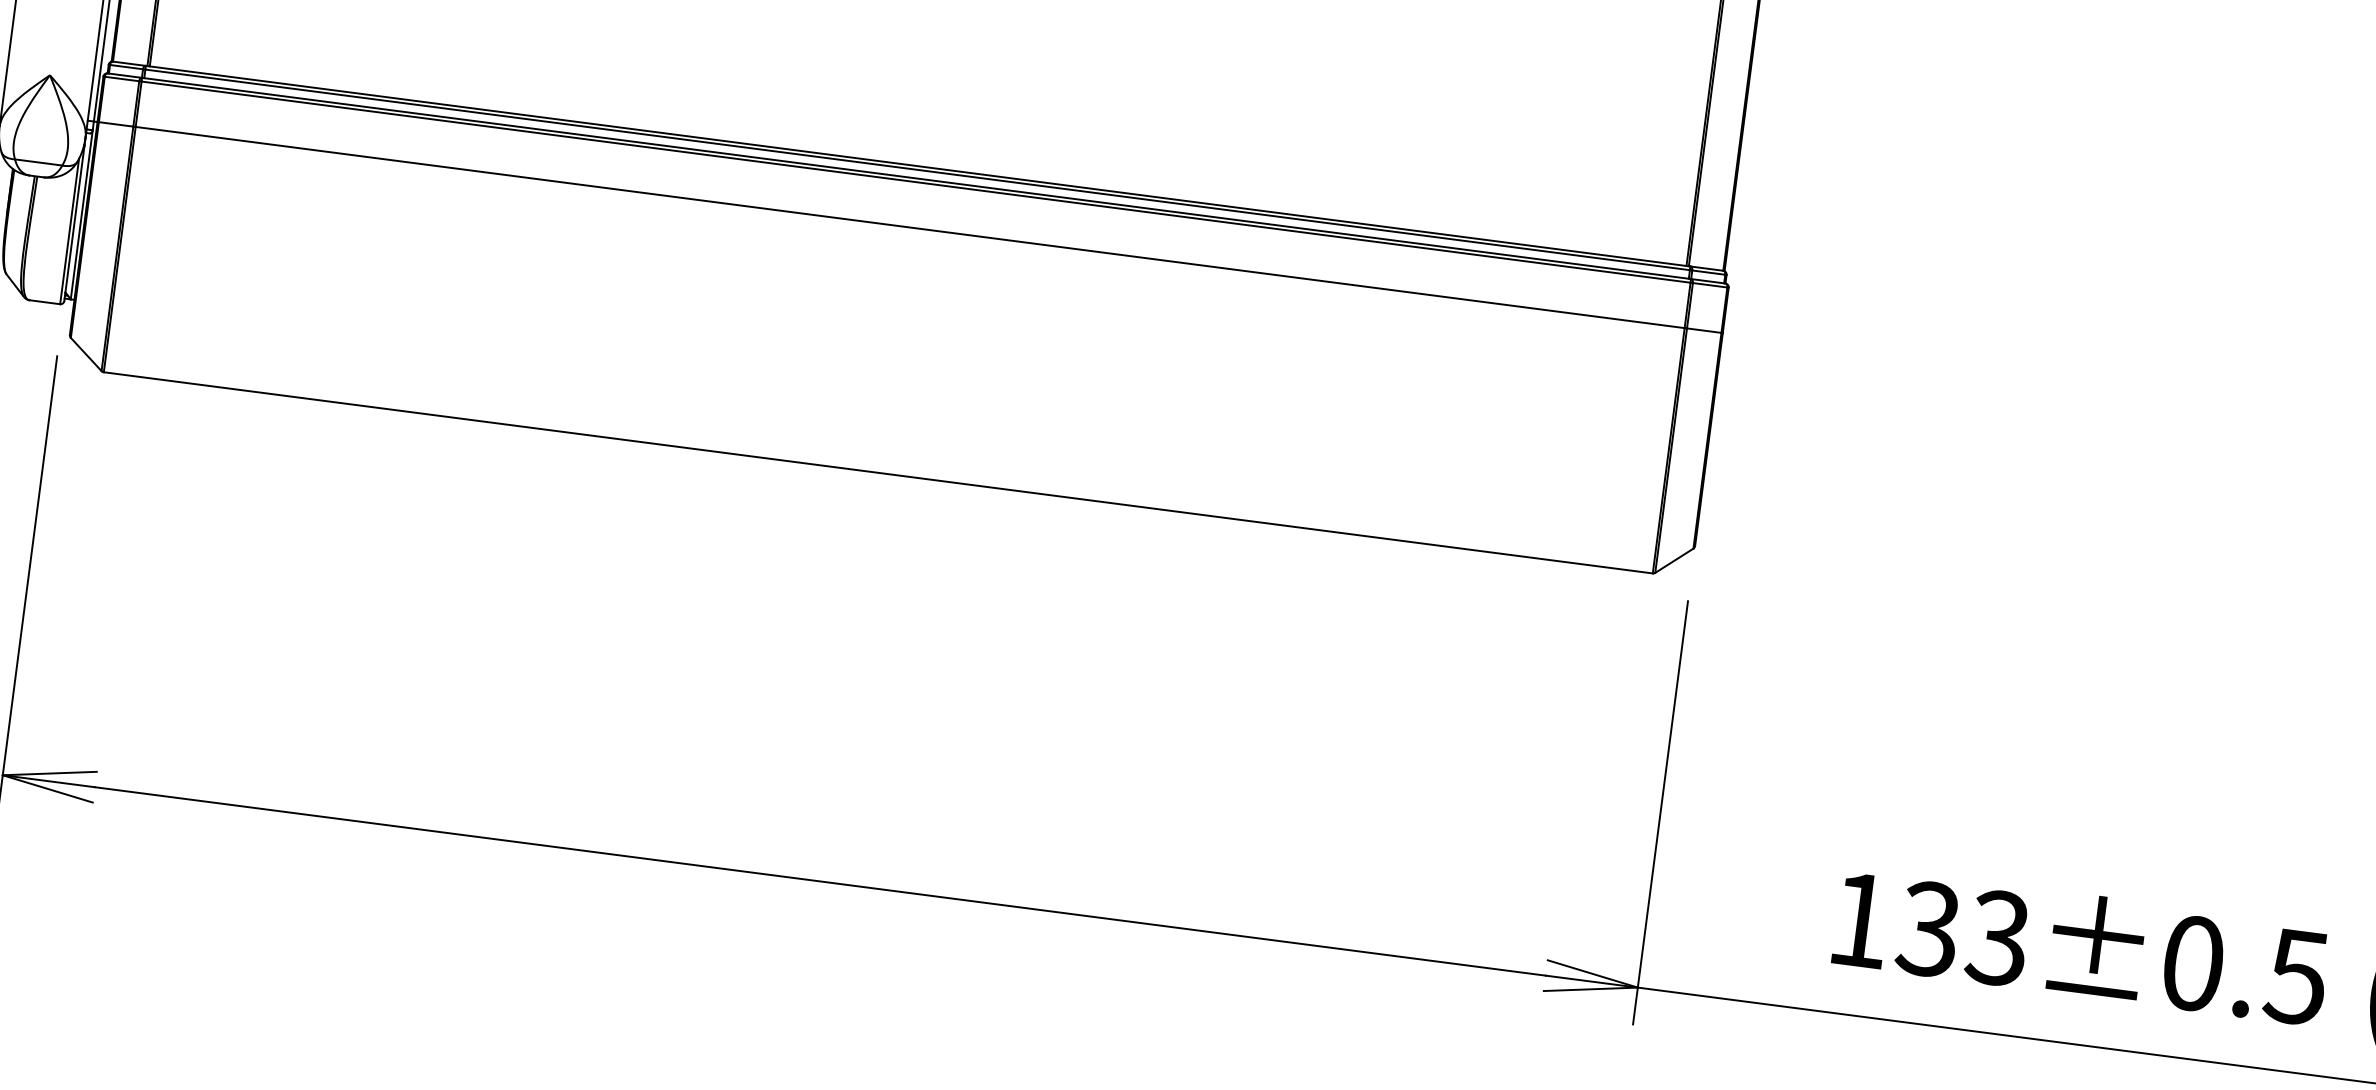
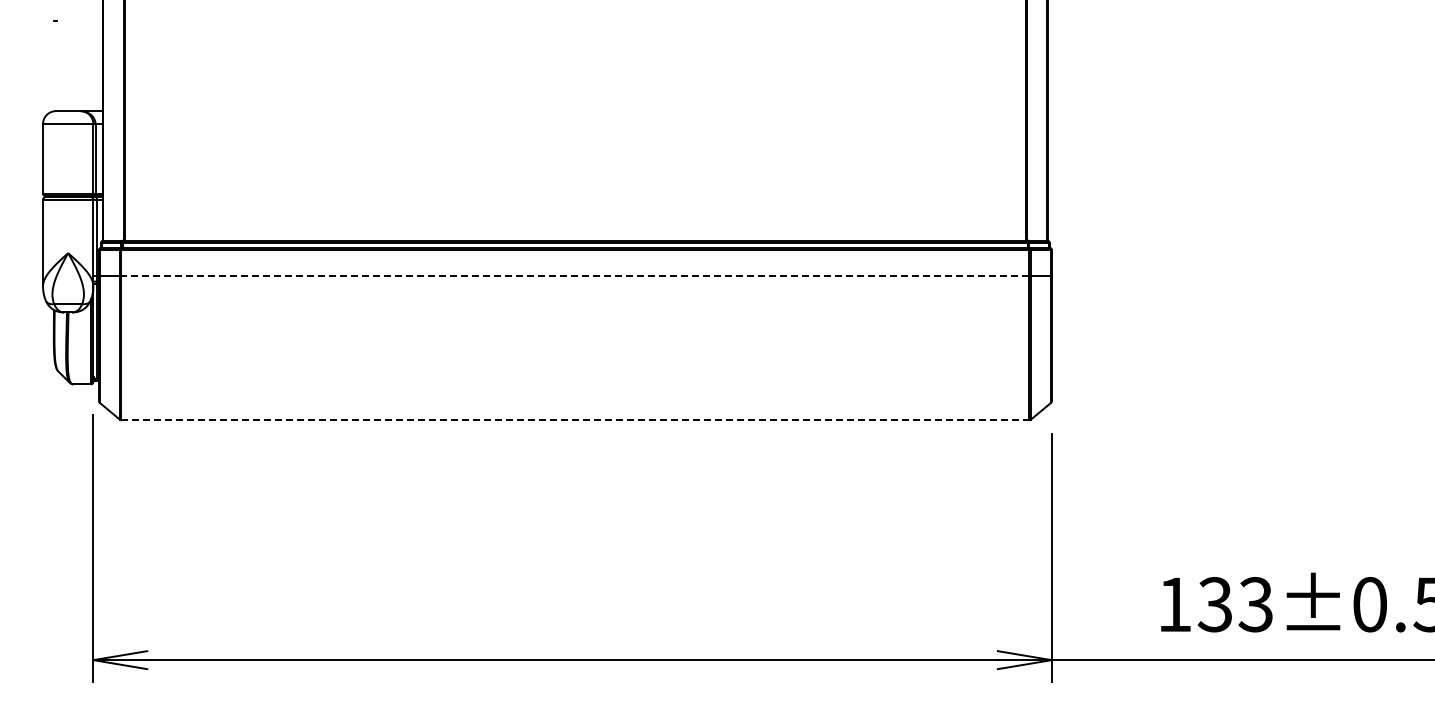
line: (910, 227) -> (575, 276), solid -> dashed
line: (878, 473) -> (575, 420), solid -> dashed

